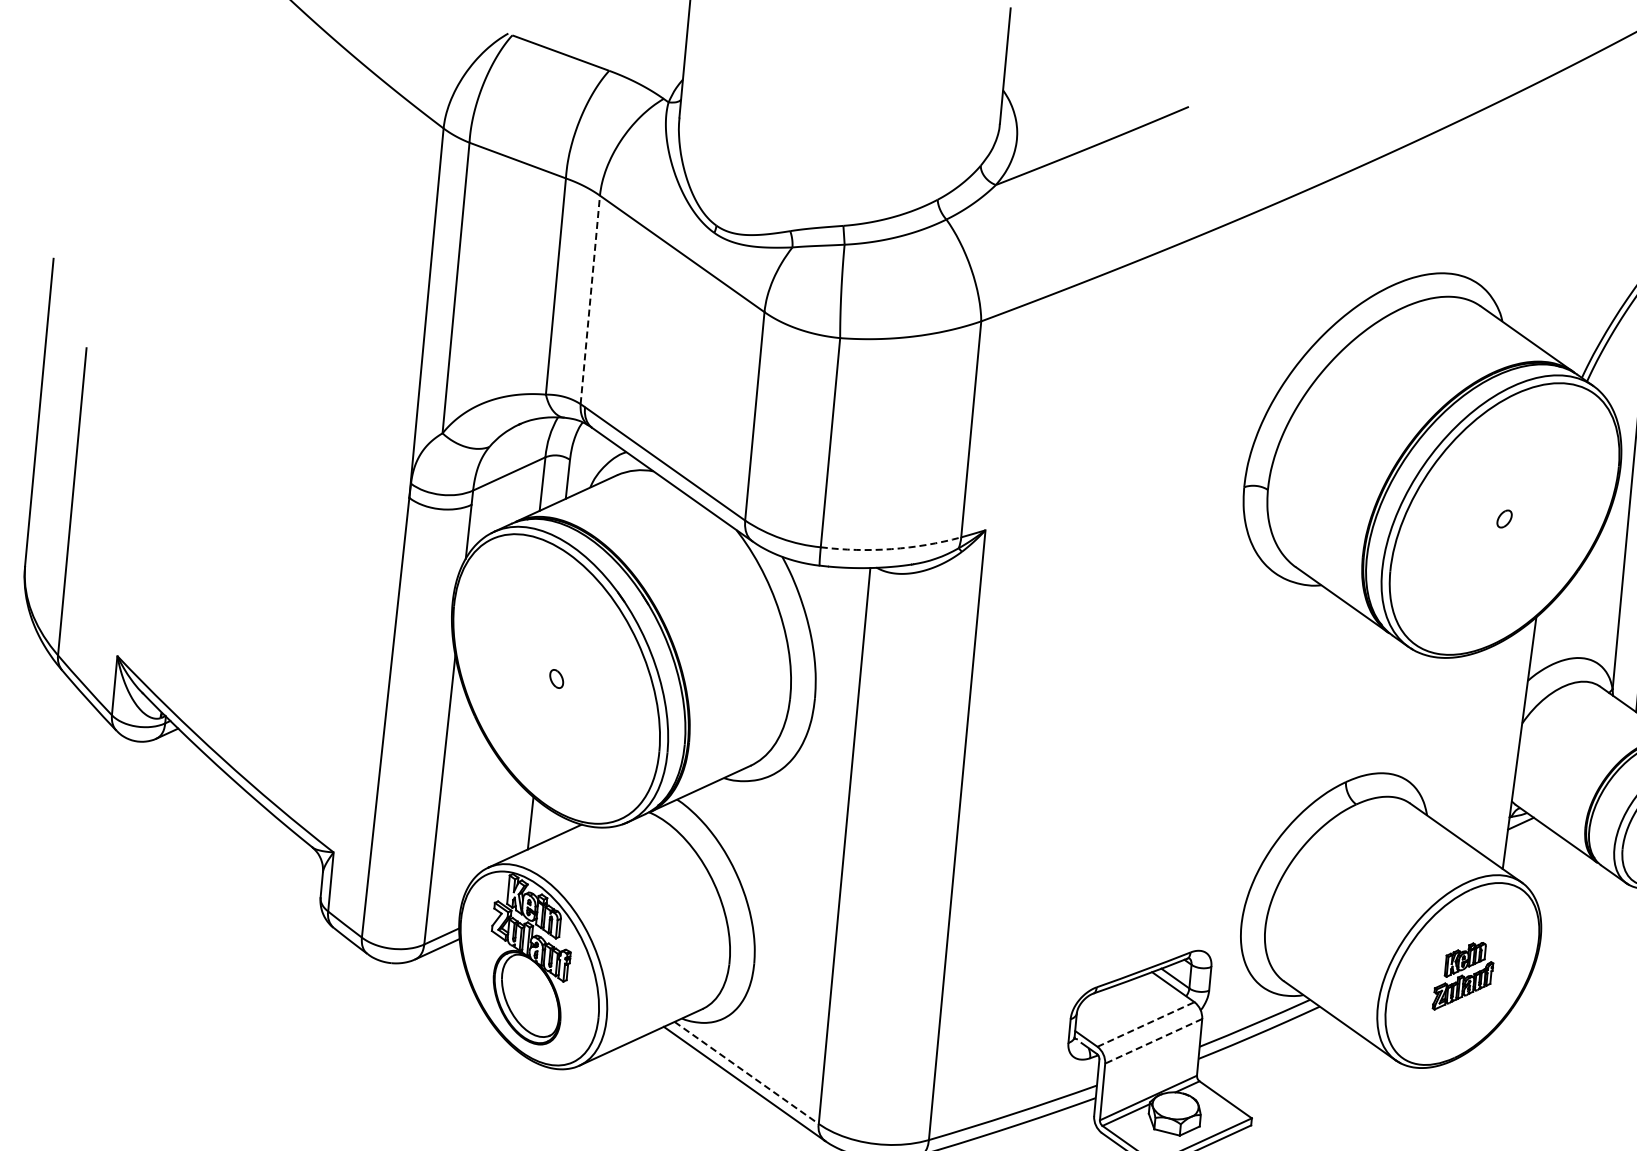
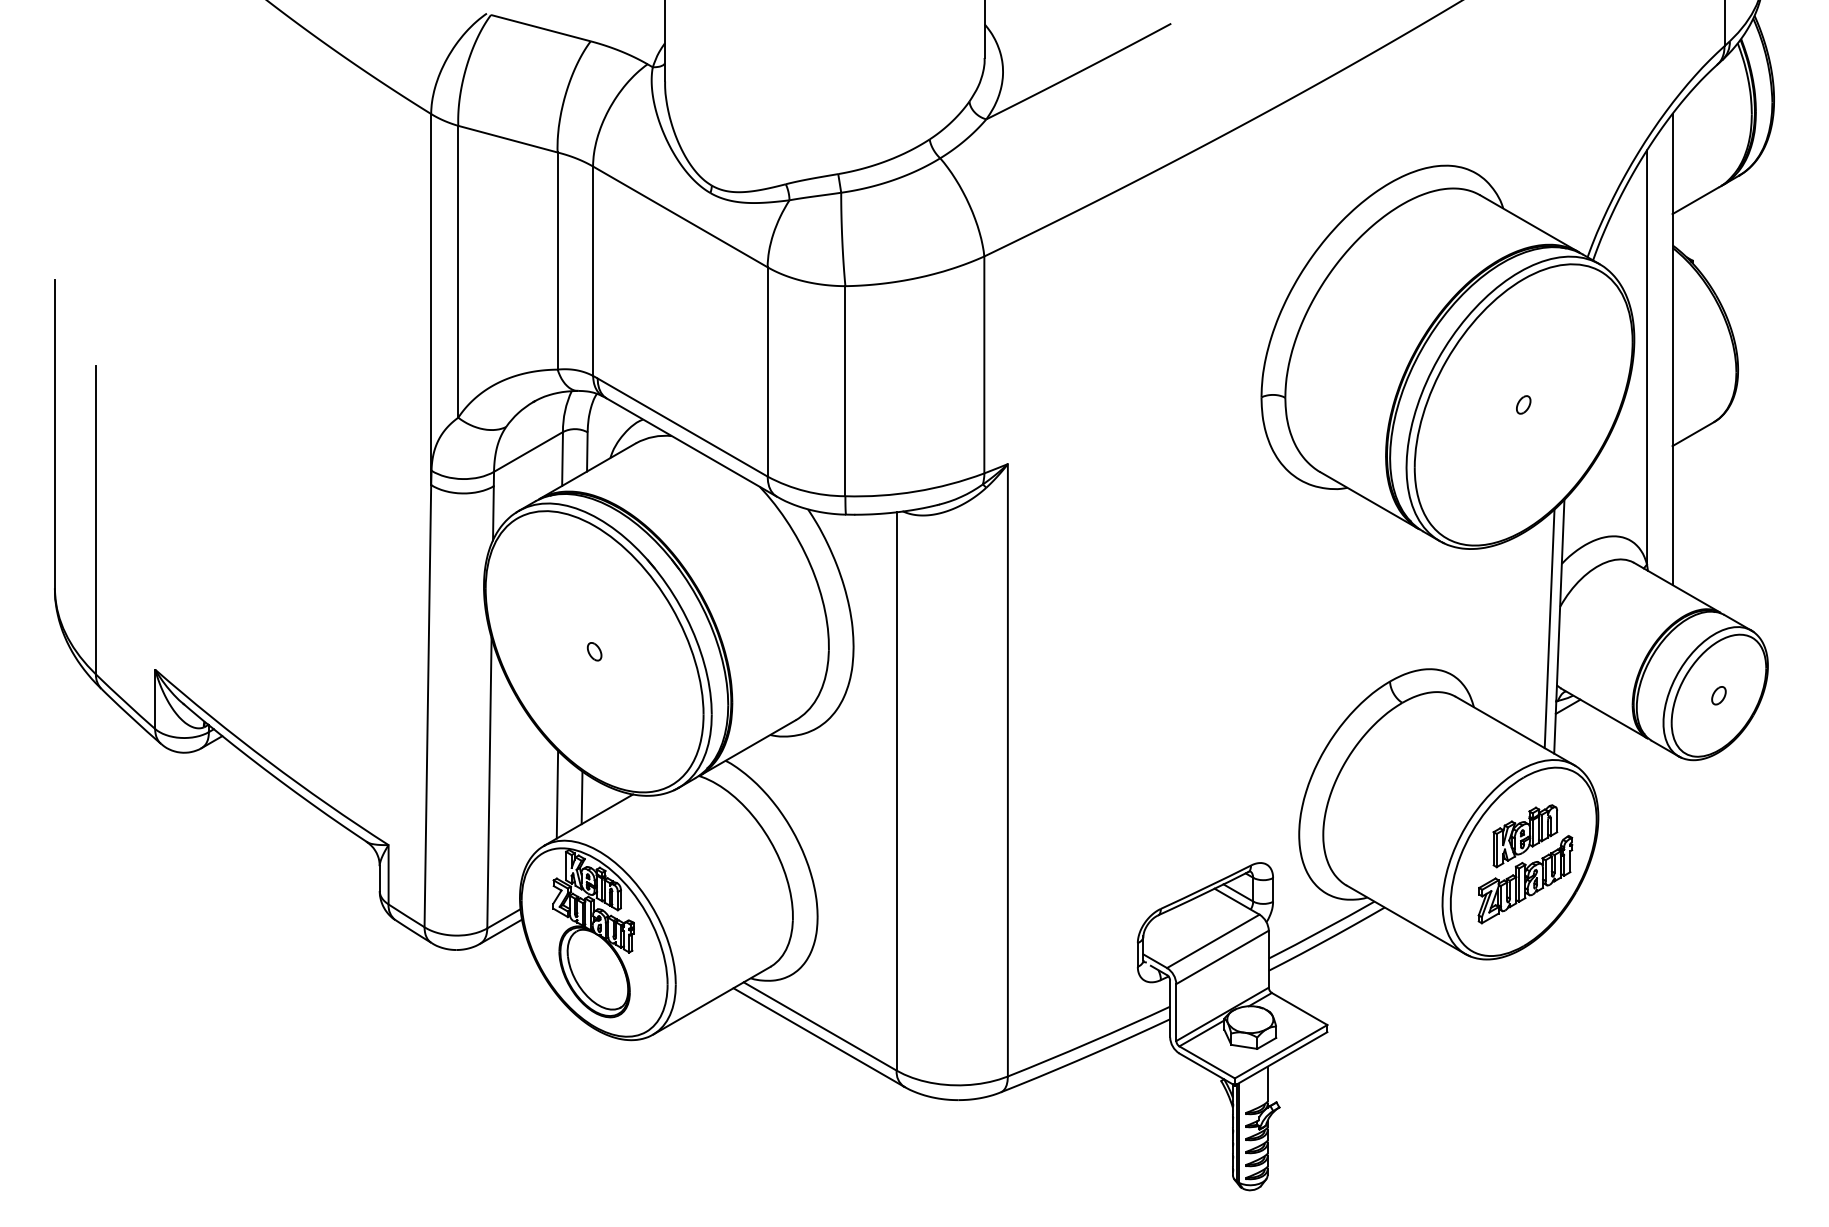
line: (590, 300) -> (593, 271), dashed -> solid
arc: (891, 549) -> (915, 491), dashed -> solid
line: (1509, 744) -> (1549, 628), added
line: (506, 817) -> (557, 794), added
part: (1463, 976) -> (1525, 864), size x1.67
line: (1146, 1024) -> (1213, 941), dashed -> solid
line: (1153, 1041) -> (1222, 957), dashed -> solid
line: (746, 1072) -> (820, 1026), dashed -> solid

